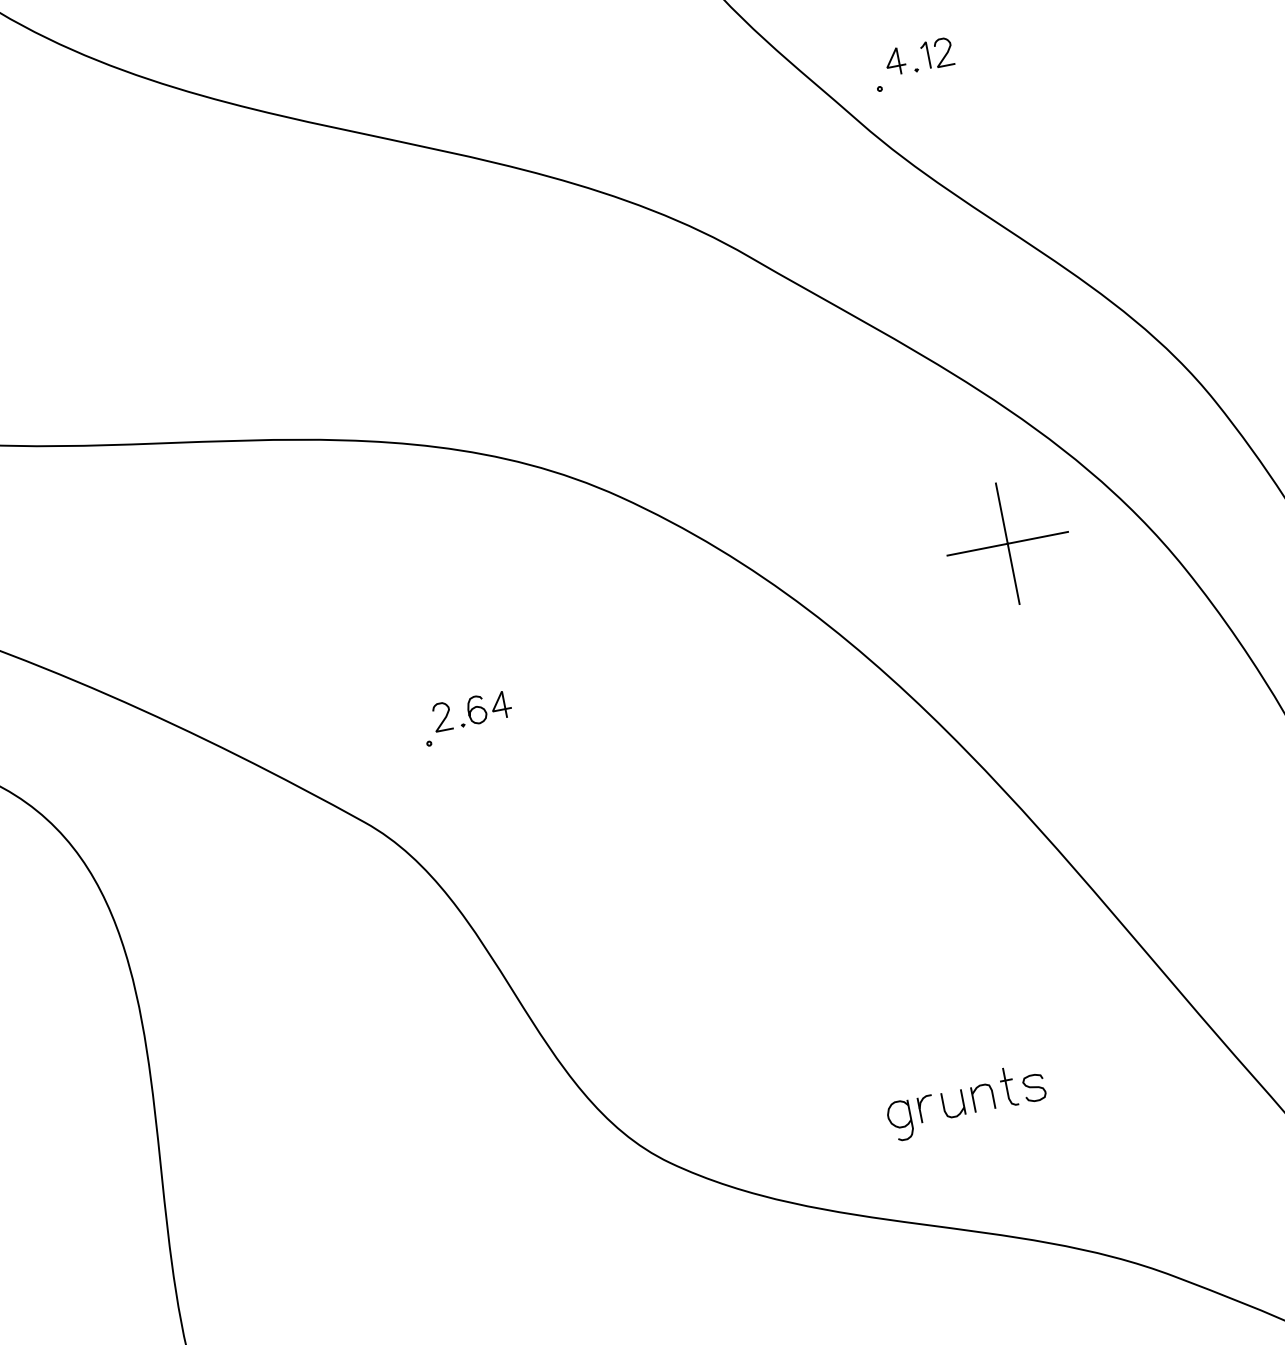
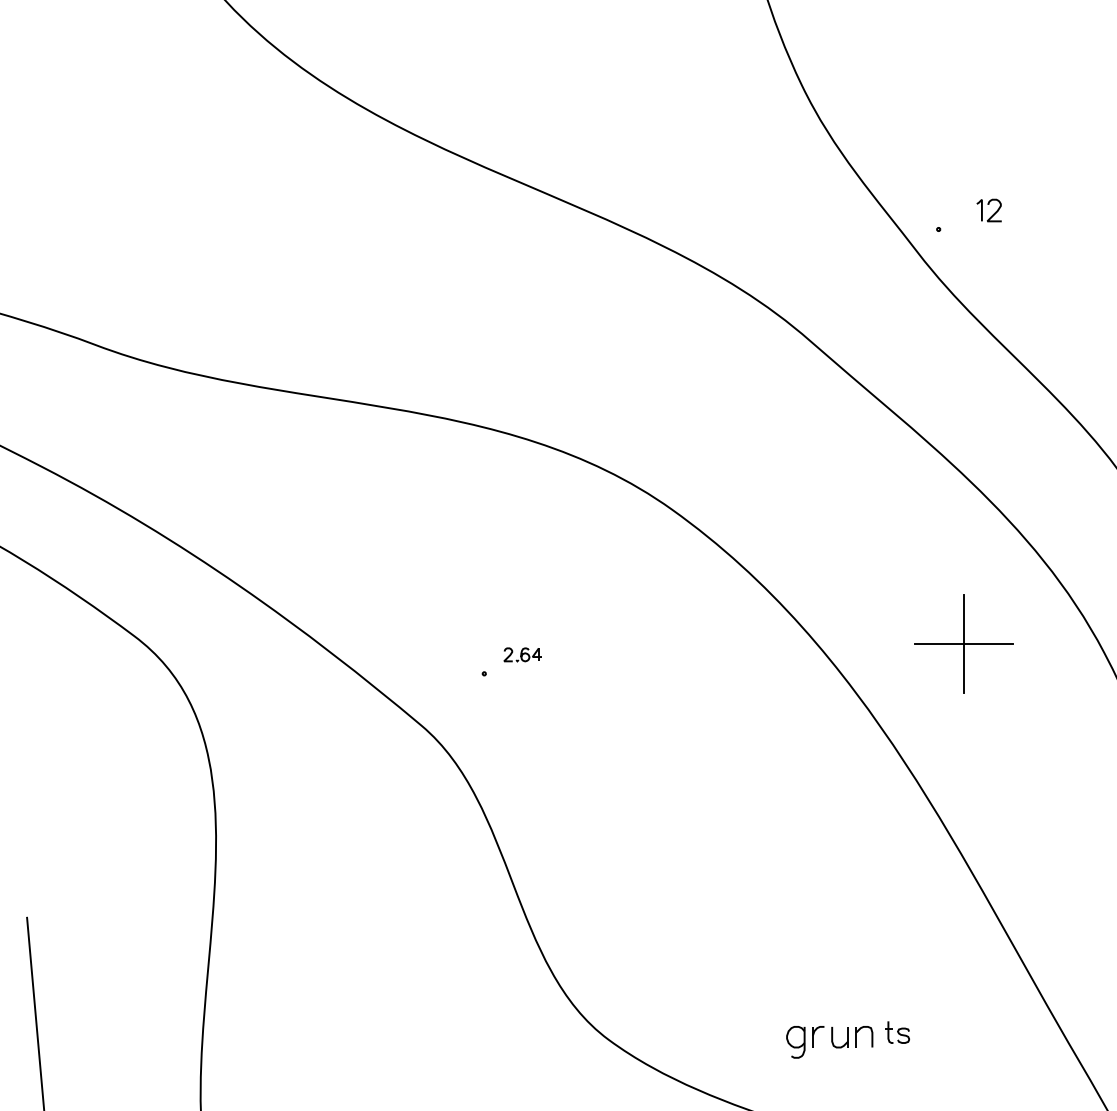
part: (900, 60) -> (959, 210), removed
part: (1007, 543) -> (963, 643), moved
part: (471, 710) -> (522, 654), size x0.6
part: (1022, 1084) -> (897, 1032), size x0.7

